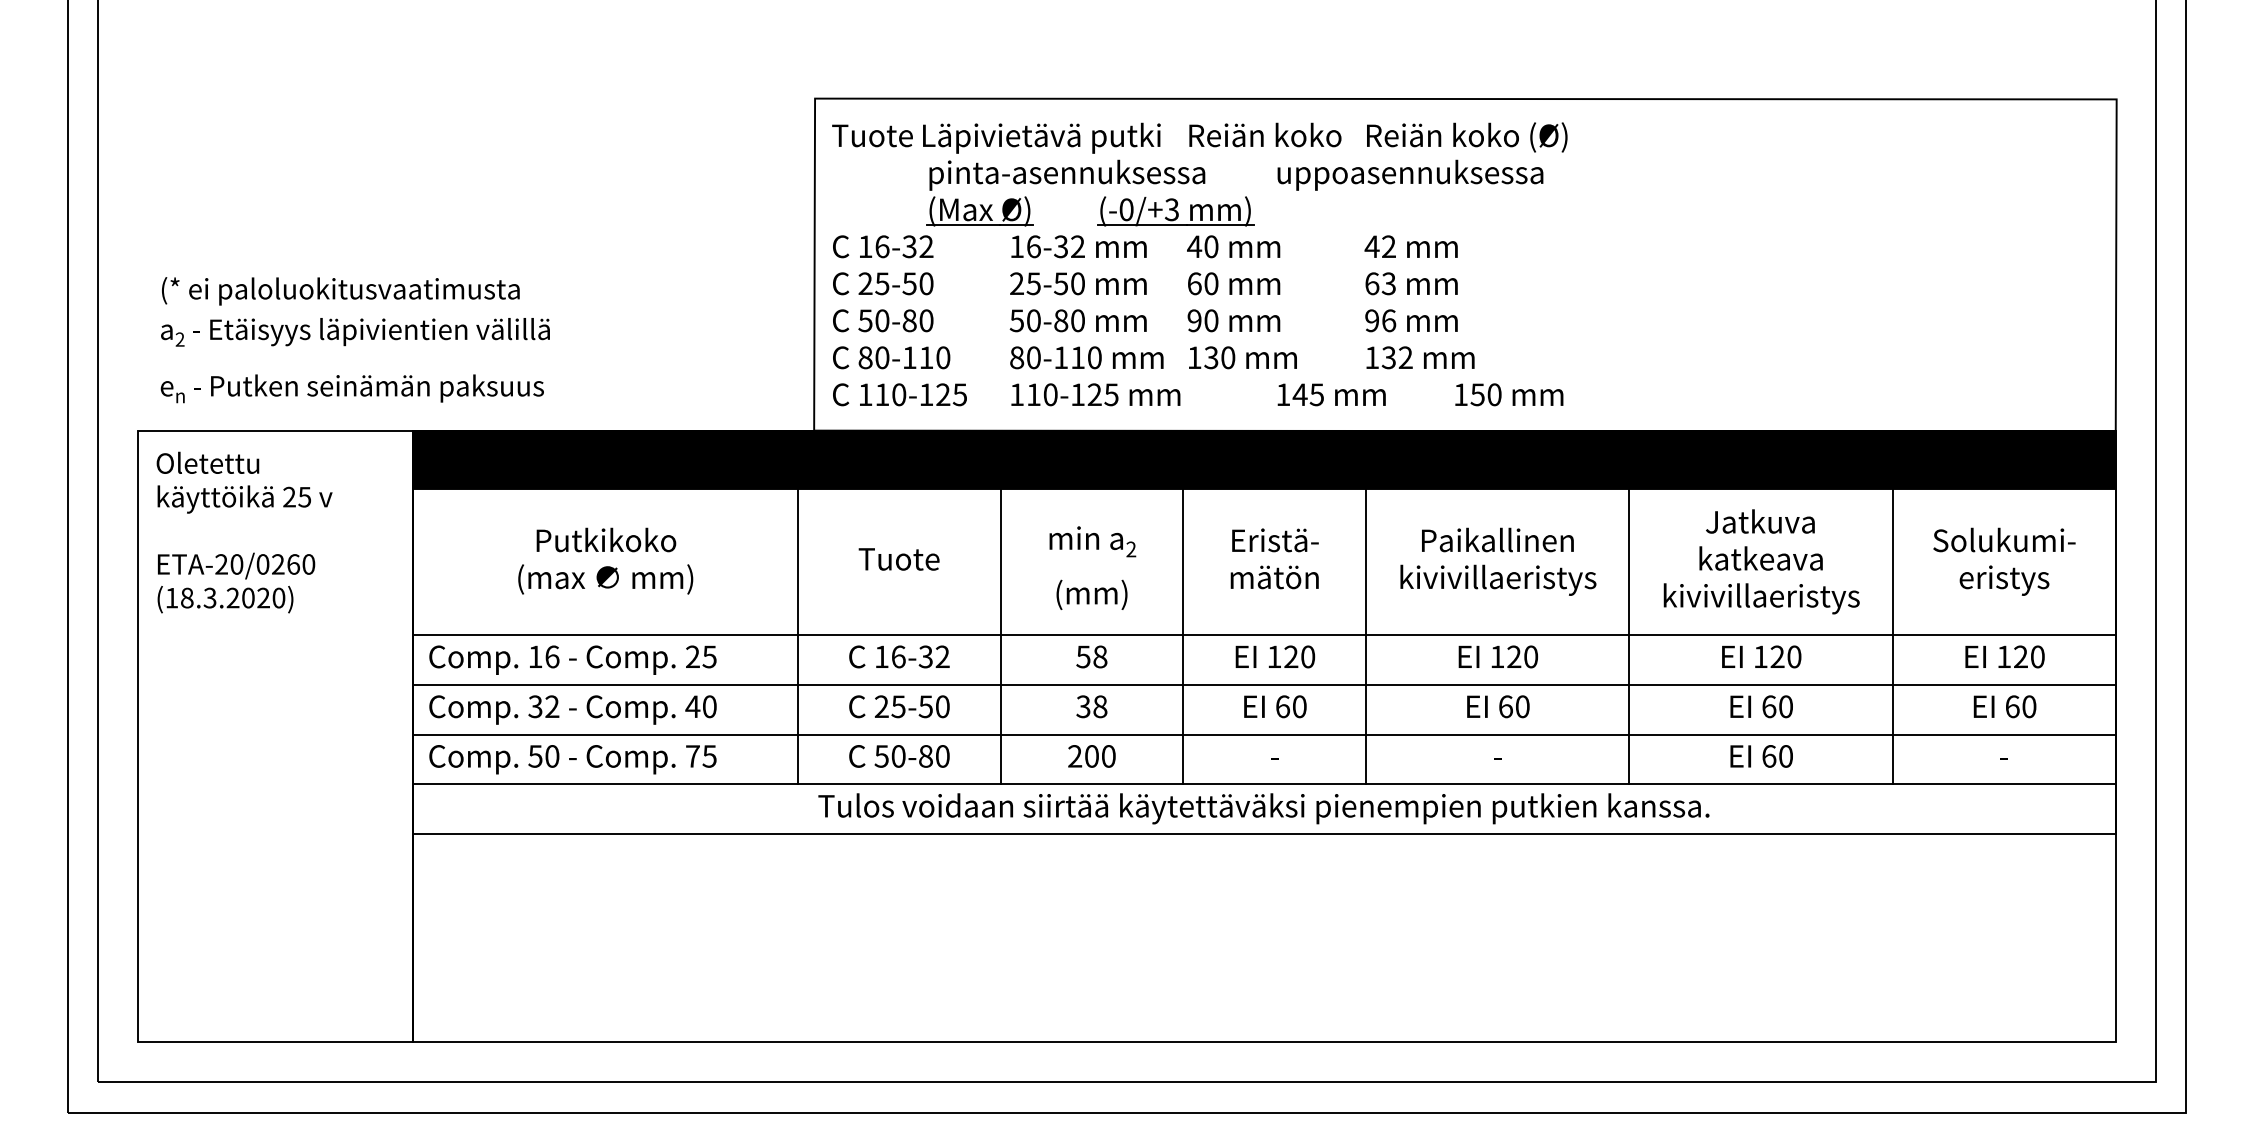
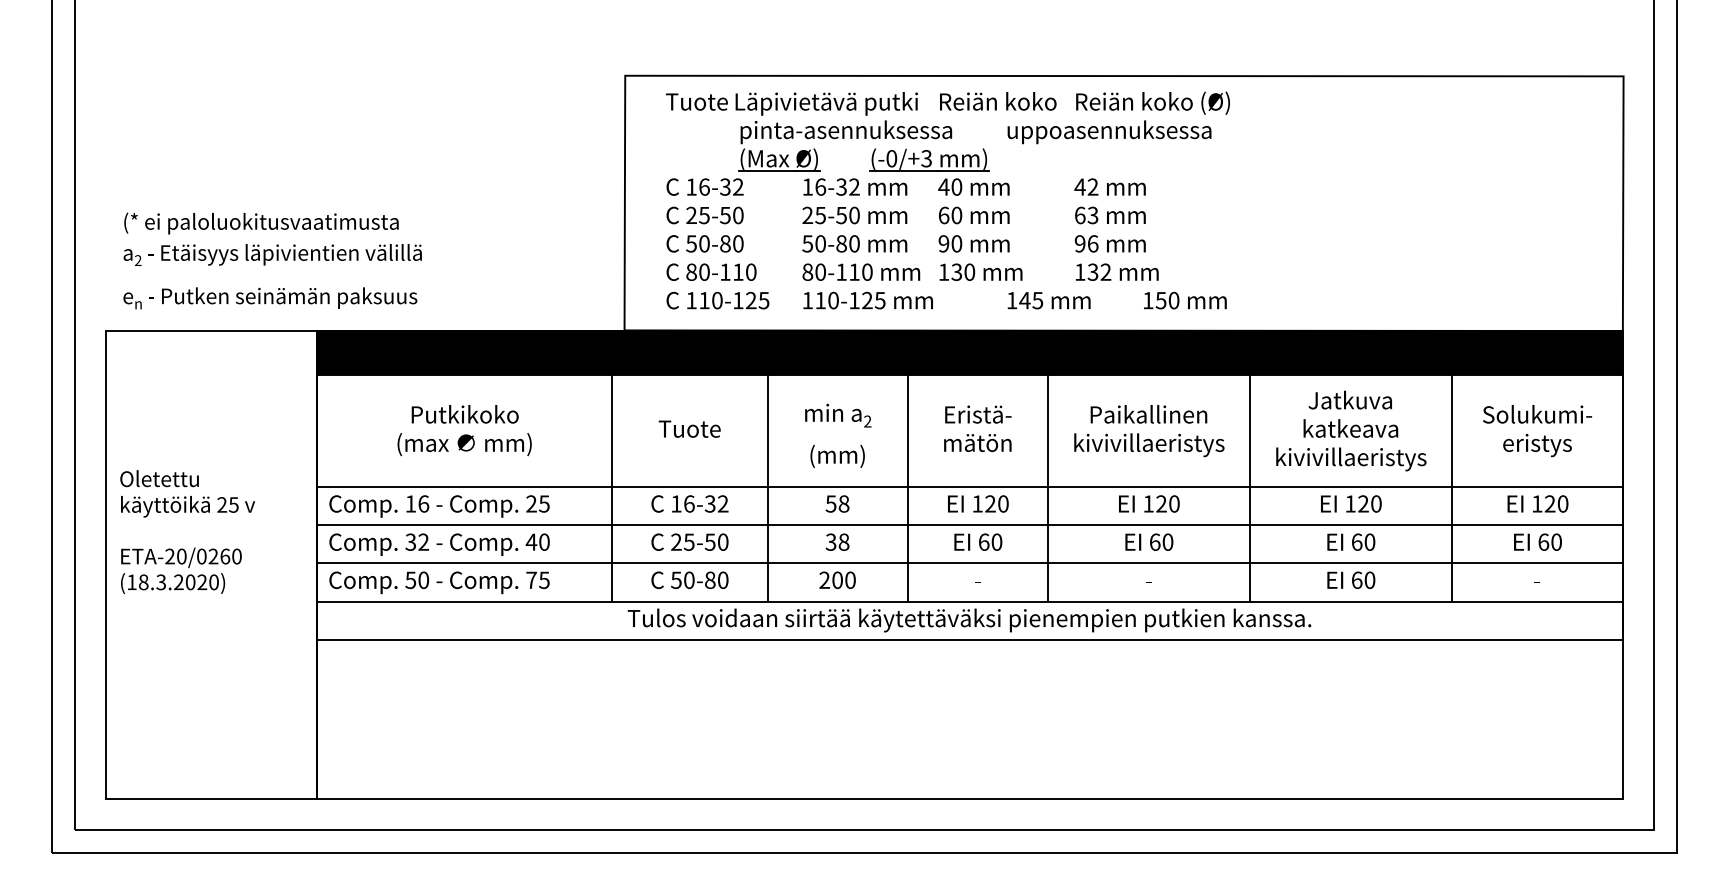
part: (1199, 257) -> (947, 195), moved
text: (244, 532) -> (187, 532), moved

